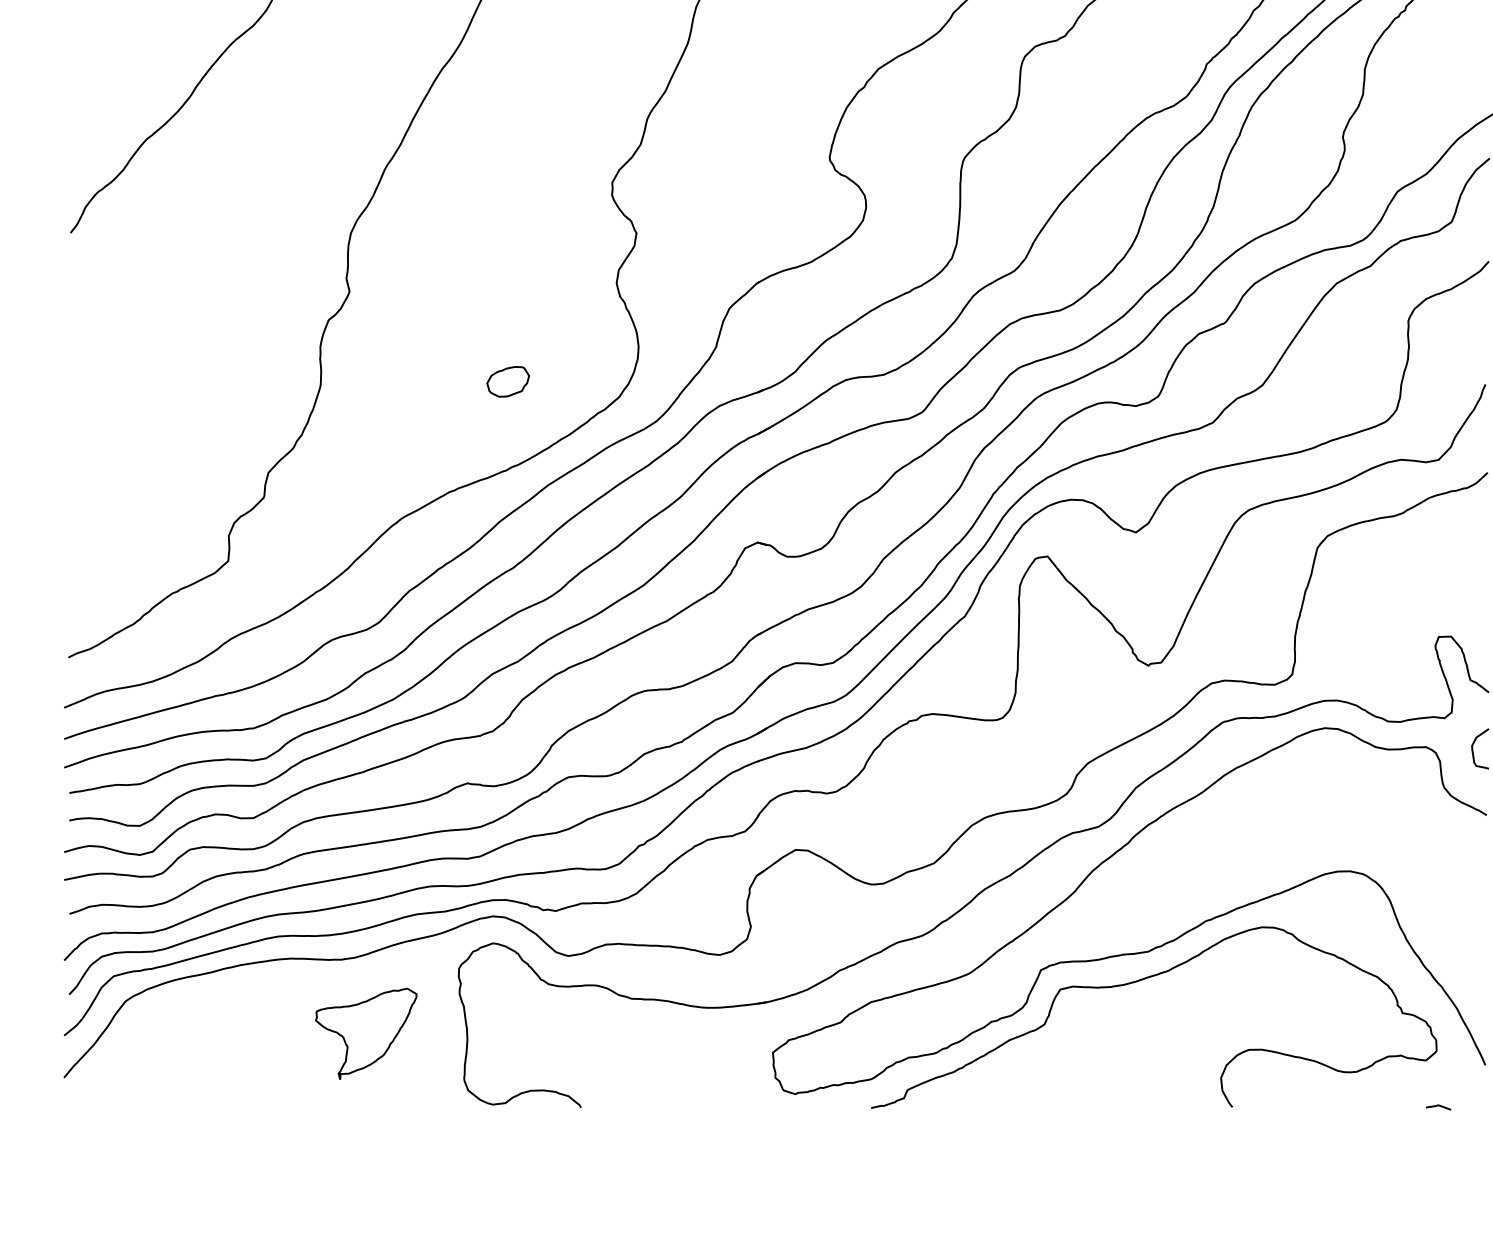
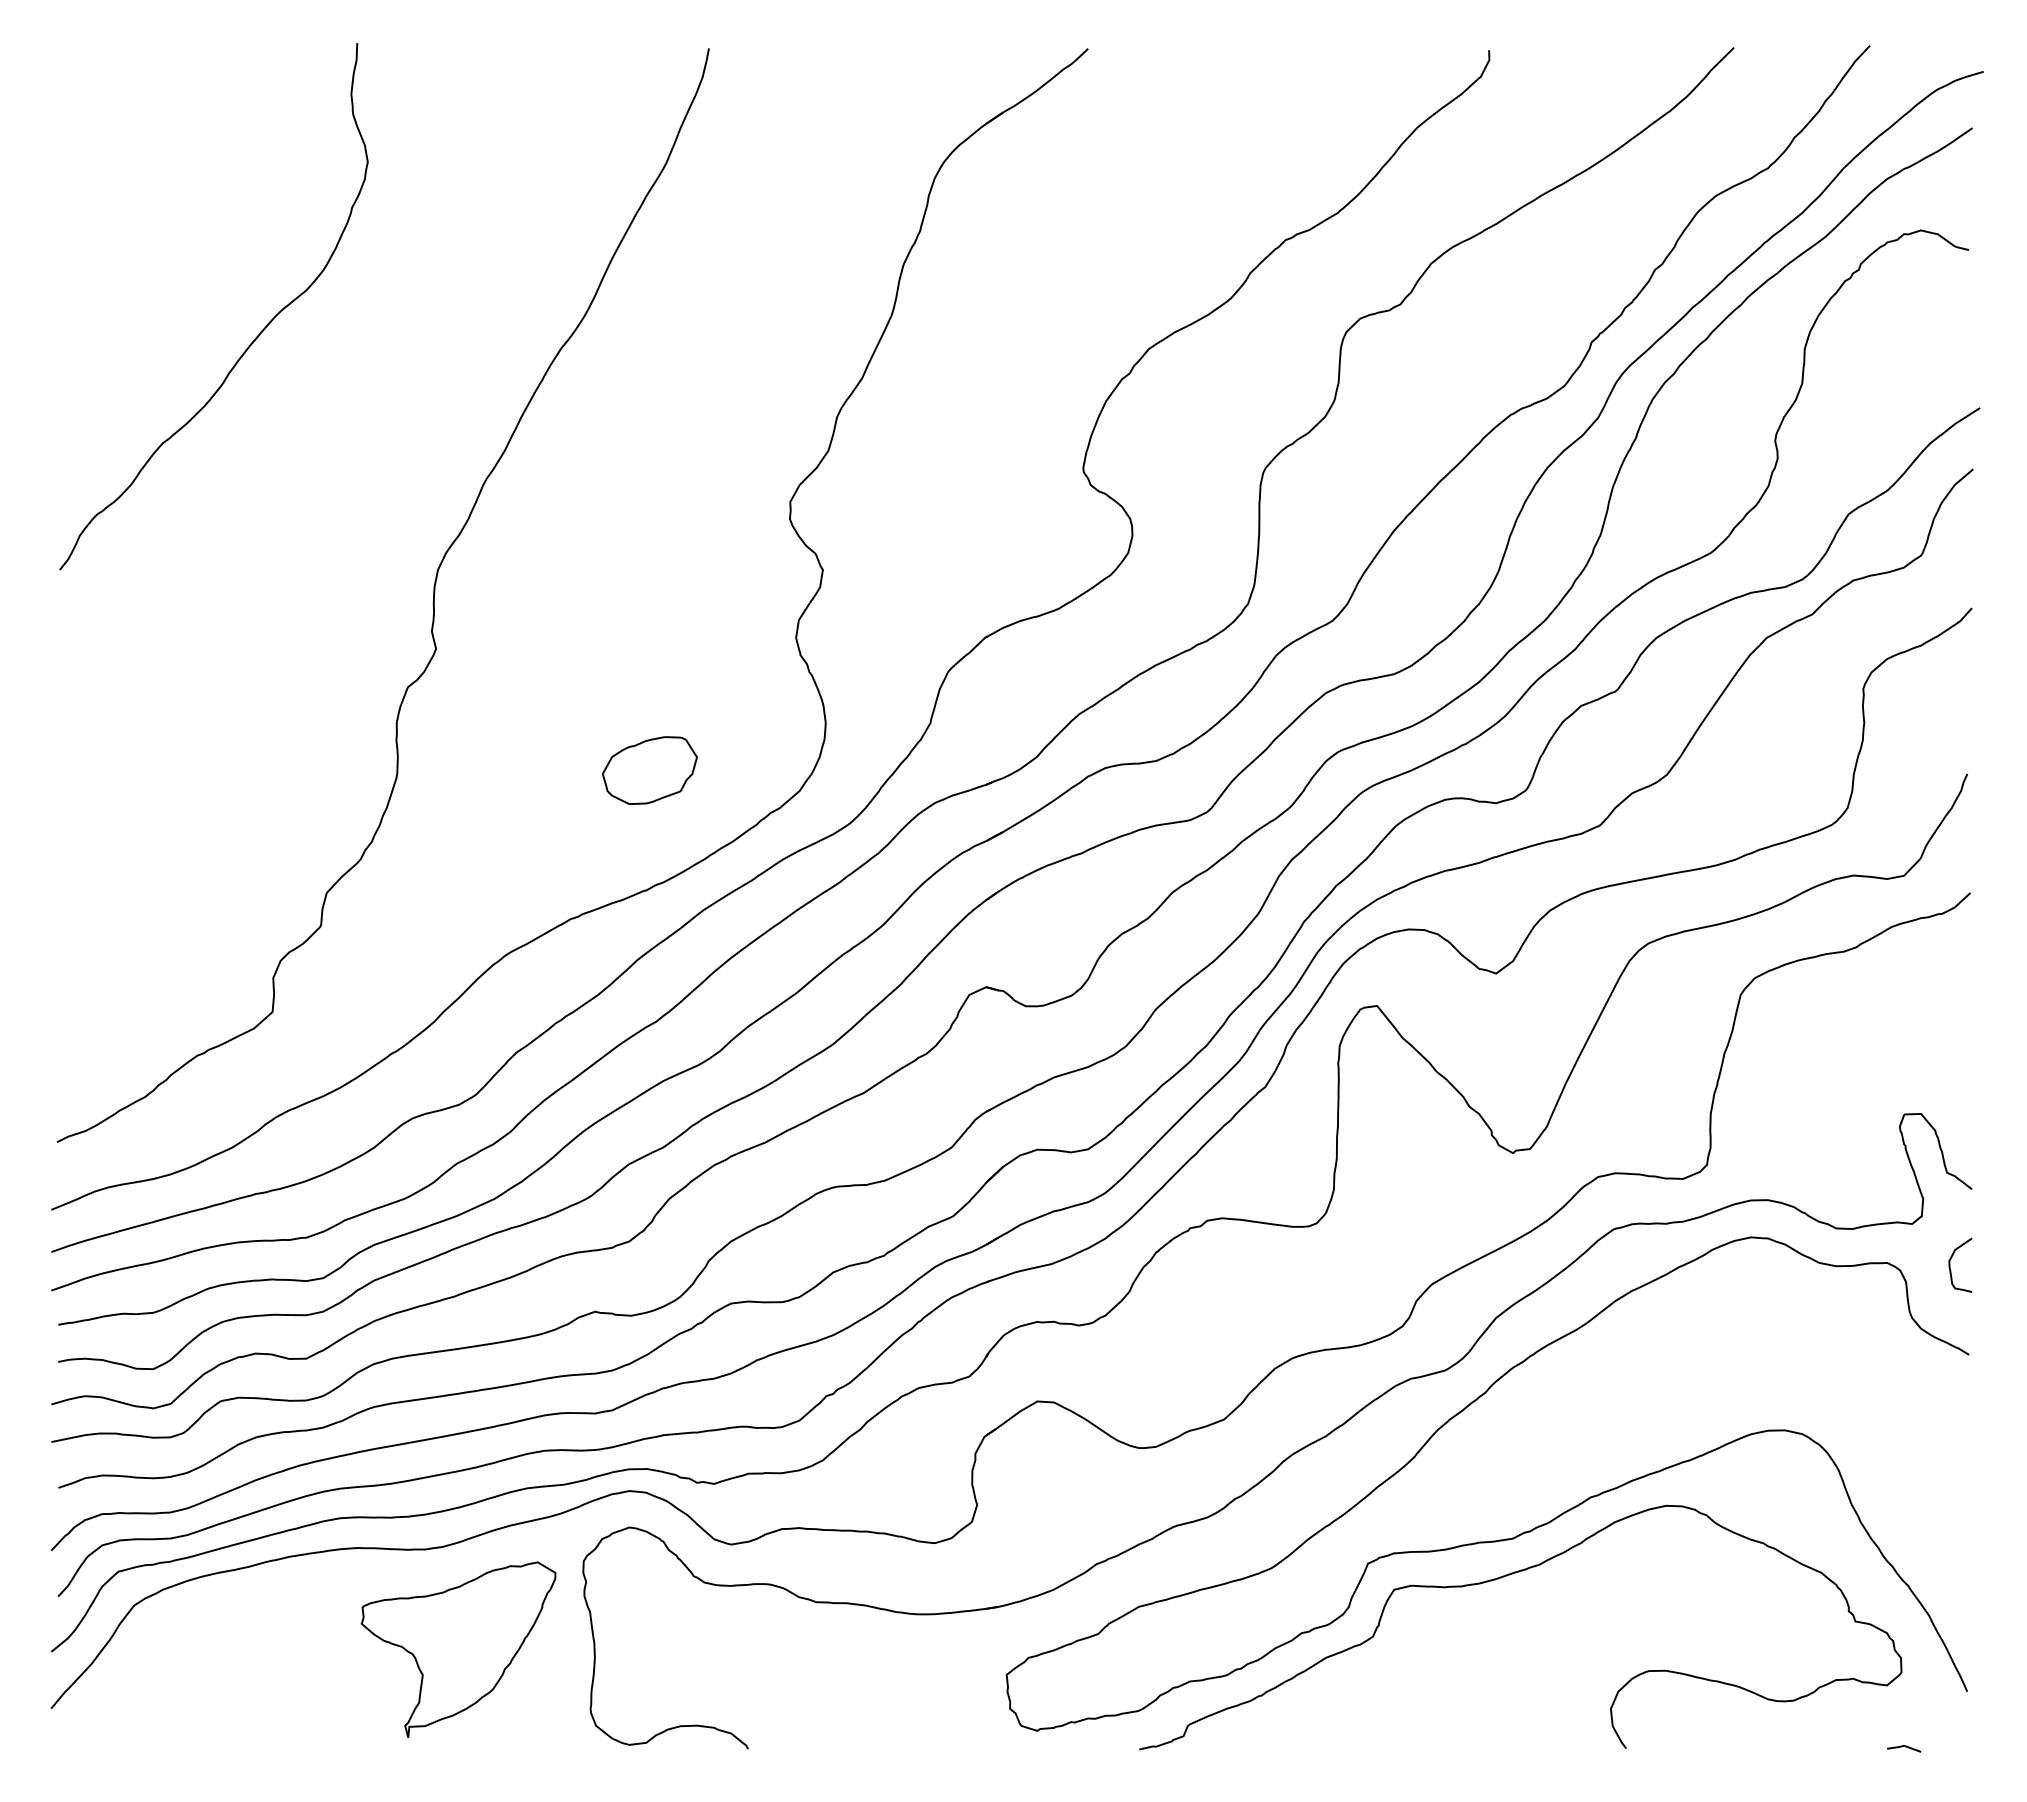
part: (507, 381) -> (649, 770), size x1.67
part: (366, 1033) -> (458, 1649), size x1.43

